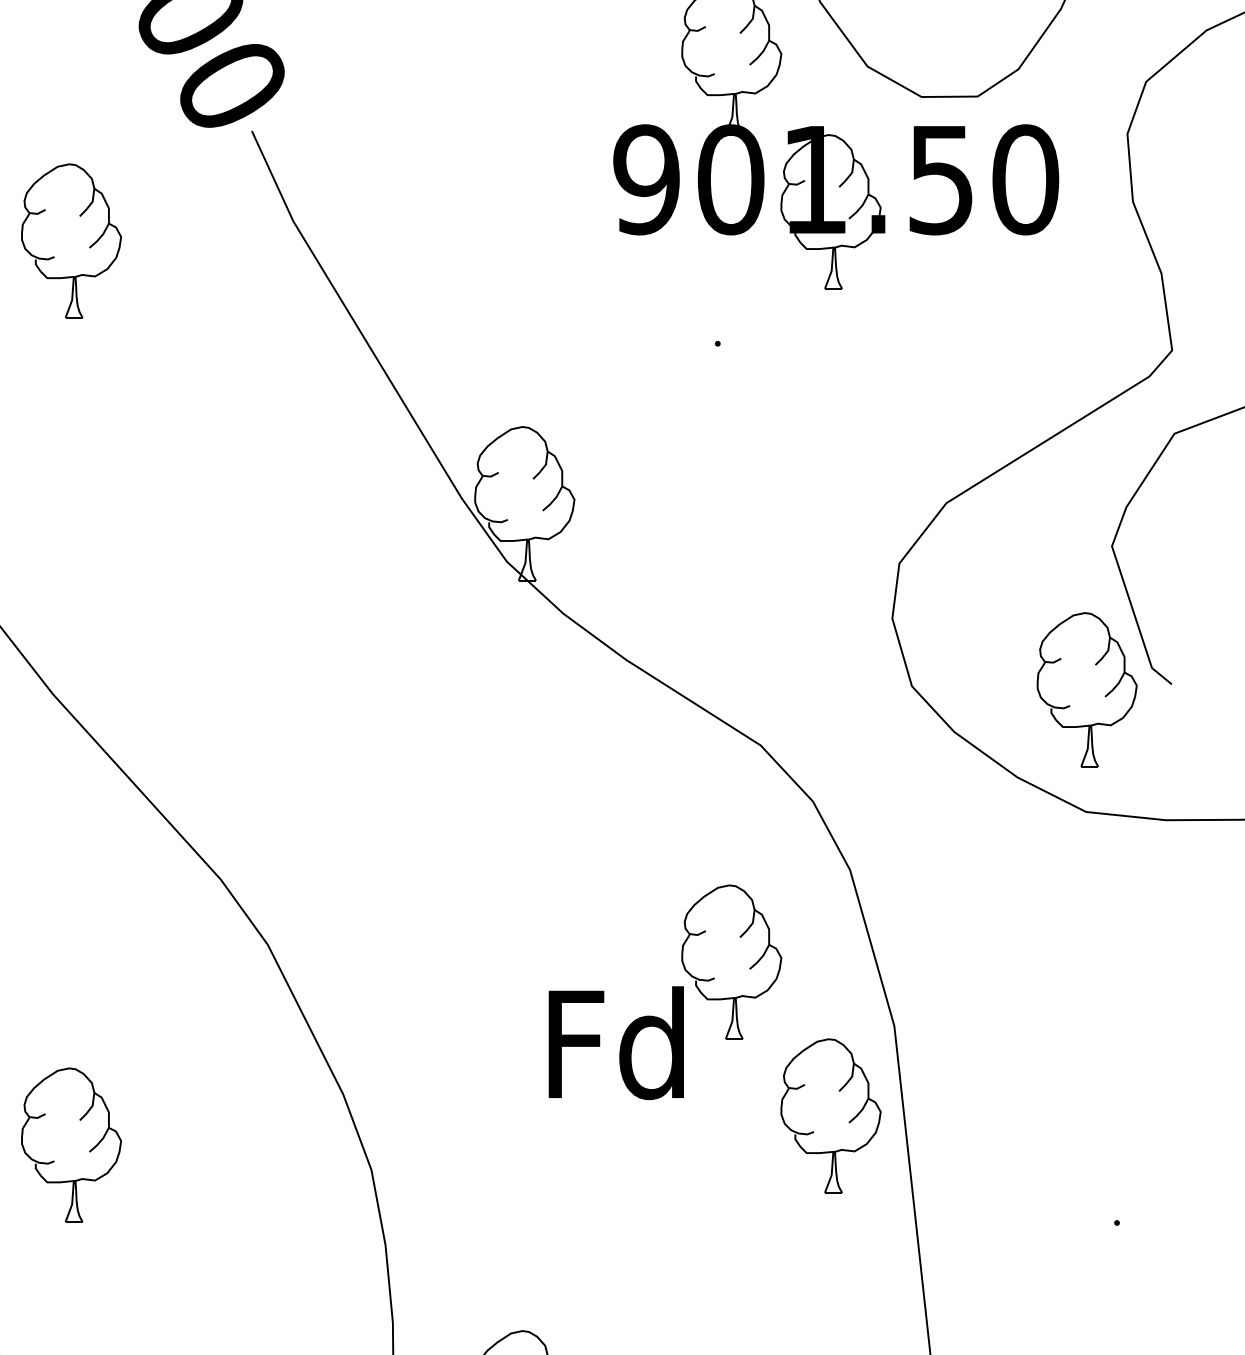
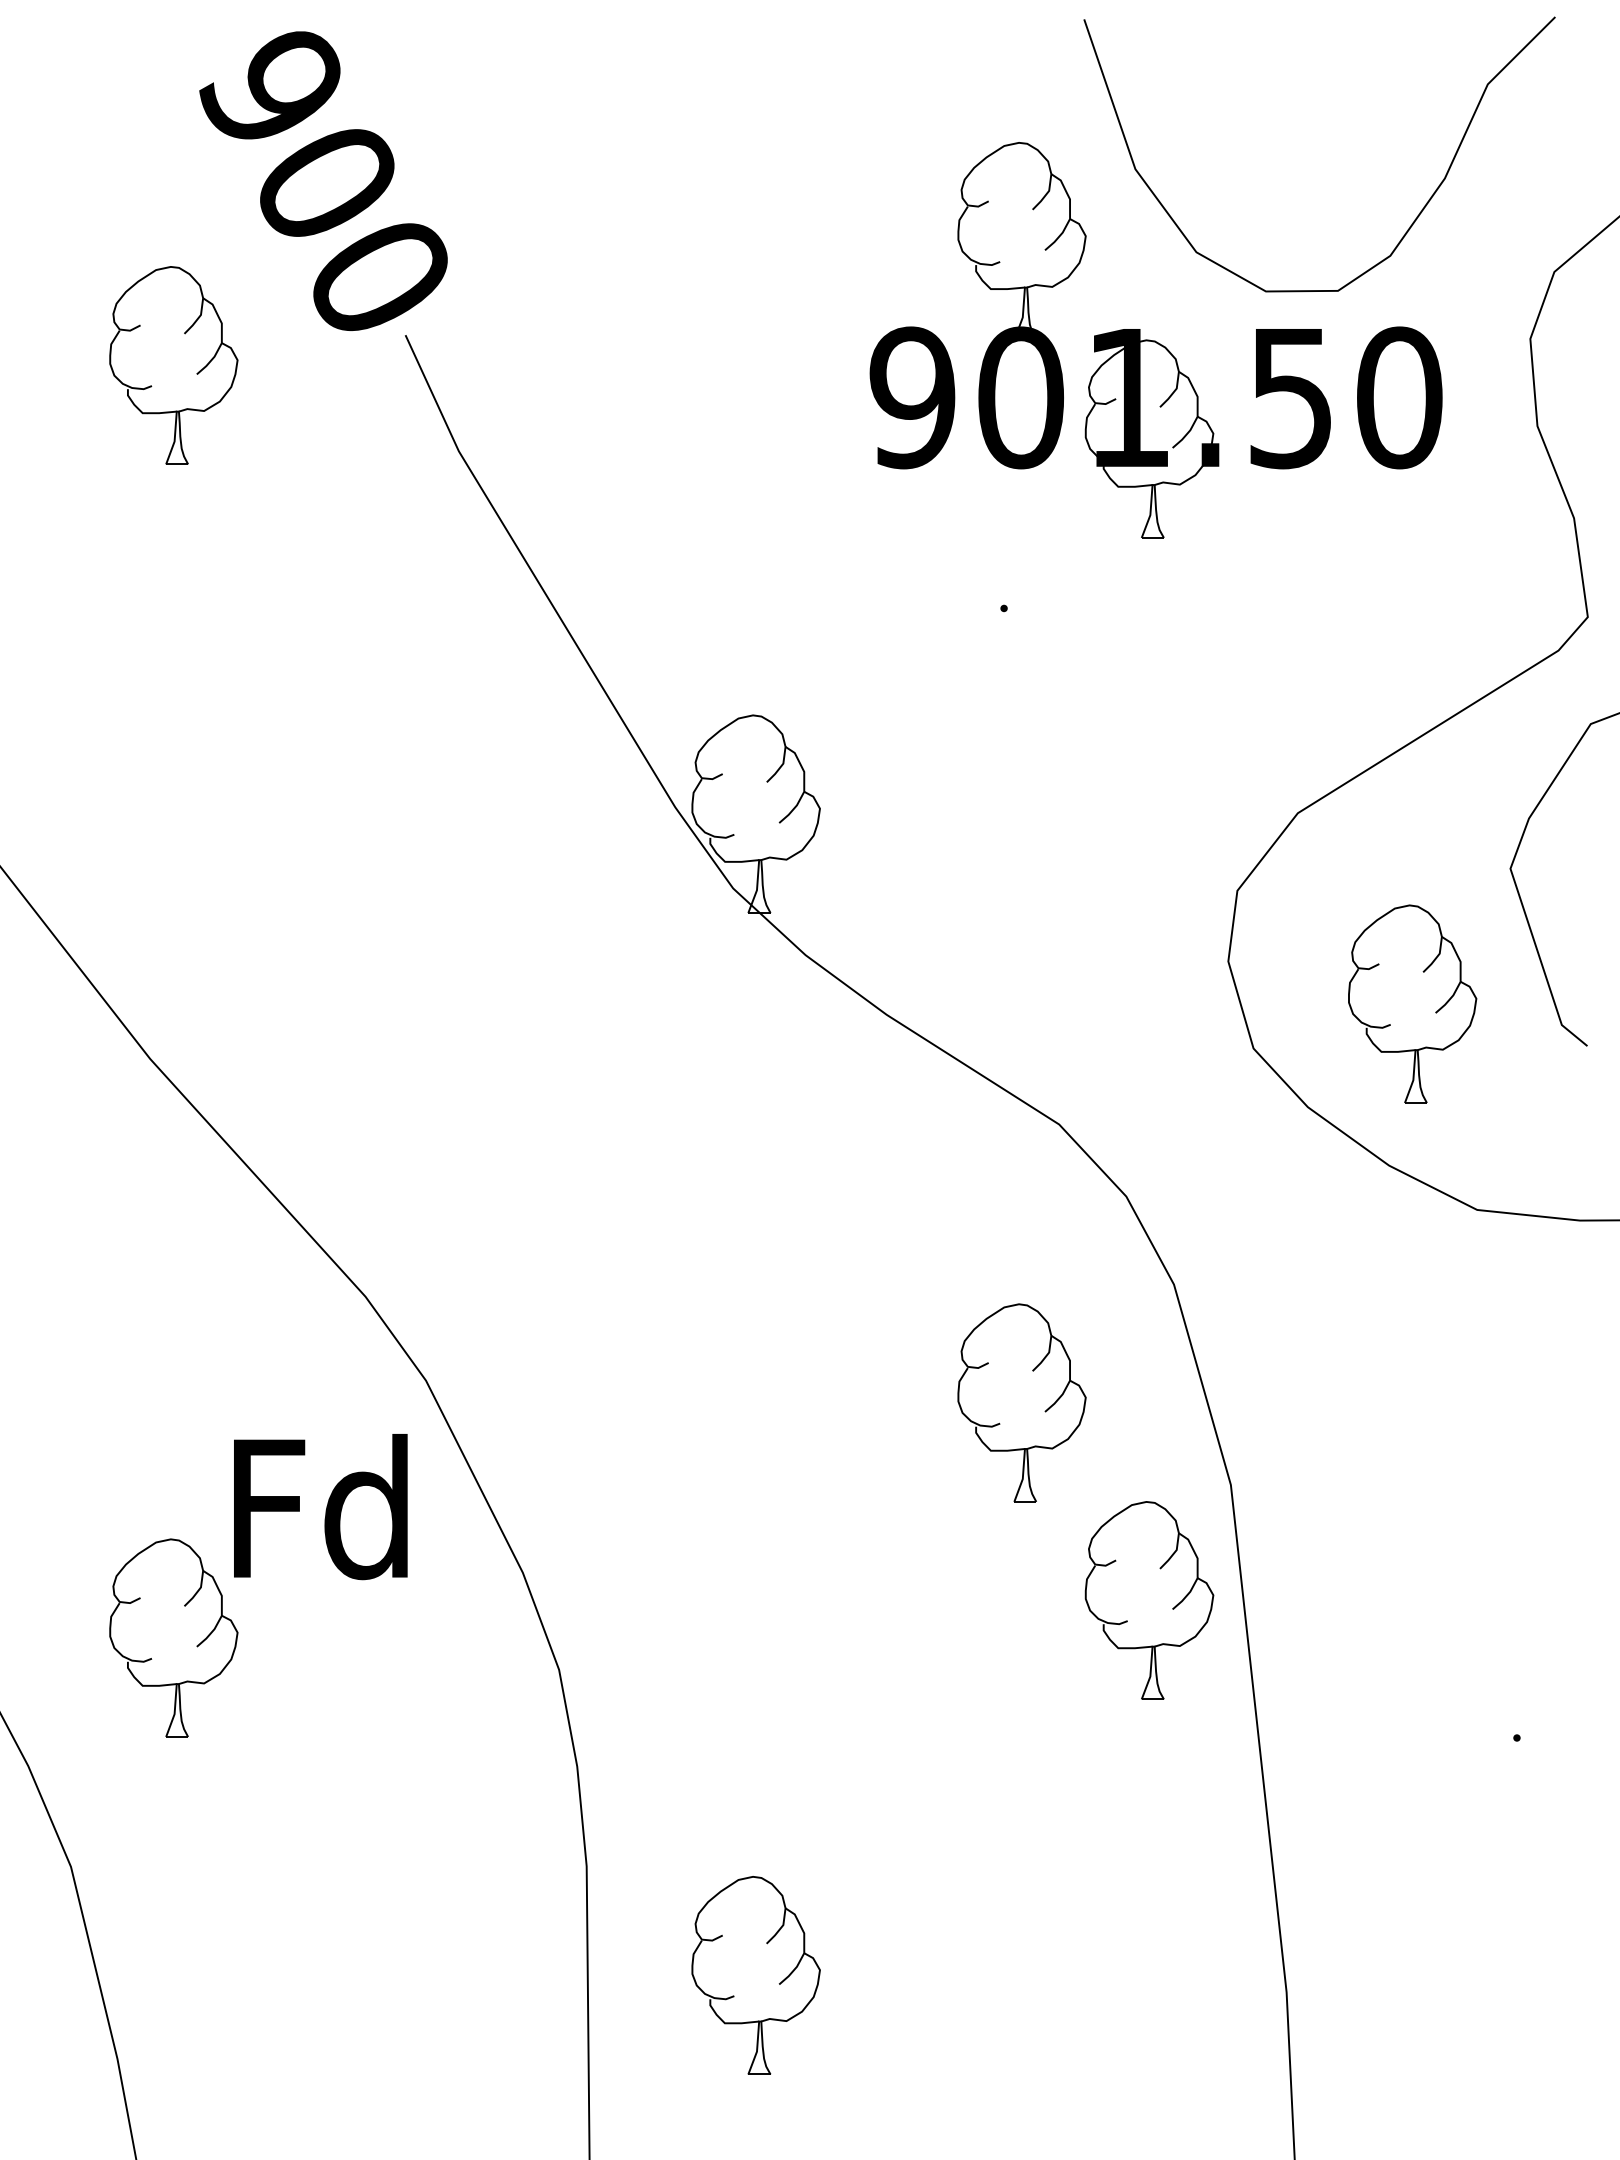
part: (89, 247) -> (196, 373), moved
part: (1087, 689) -> (1412, 1003), moved
text: (616, 1043) -> (320, 1507), moved

